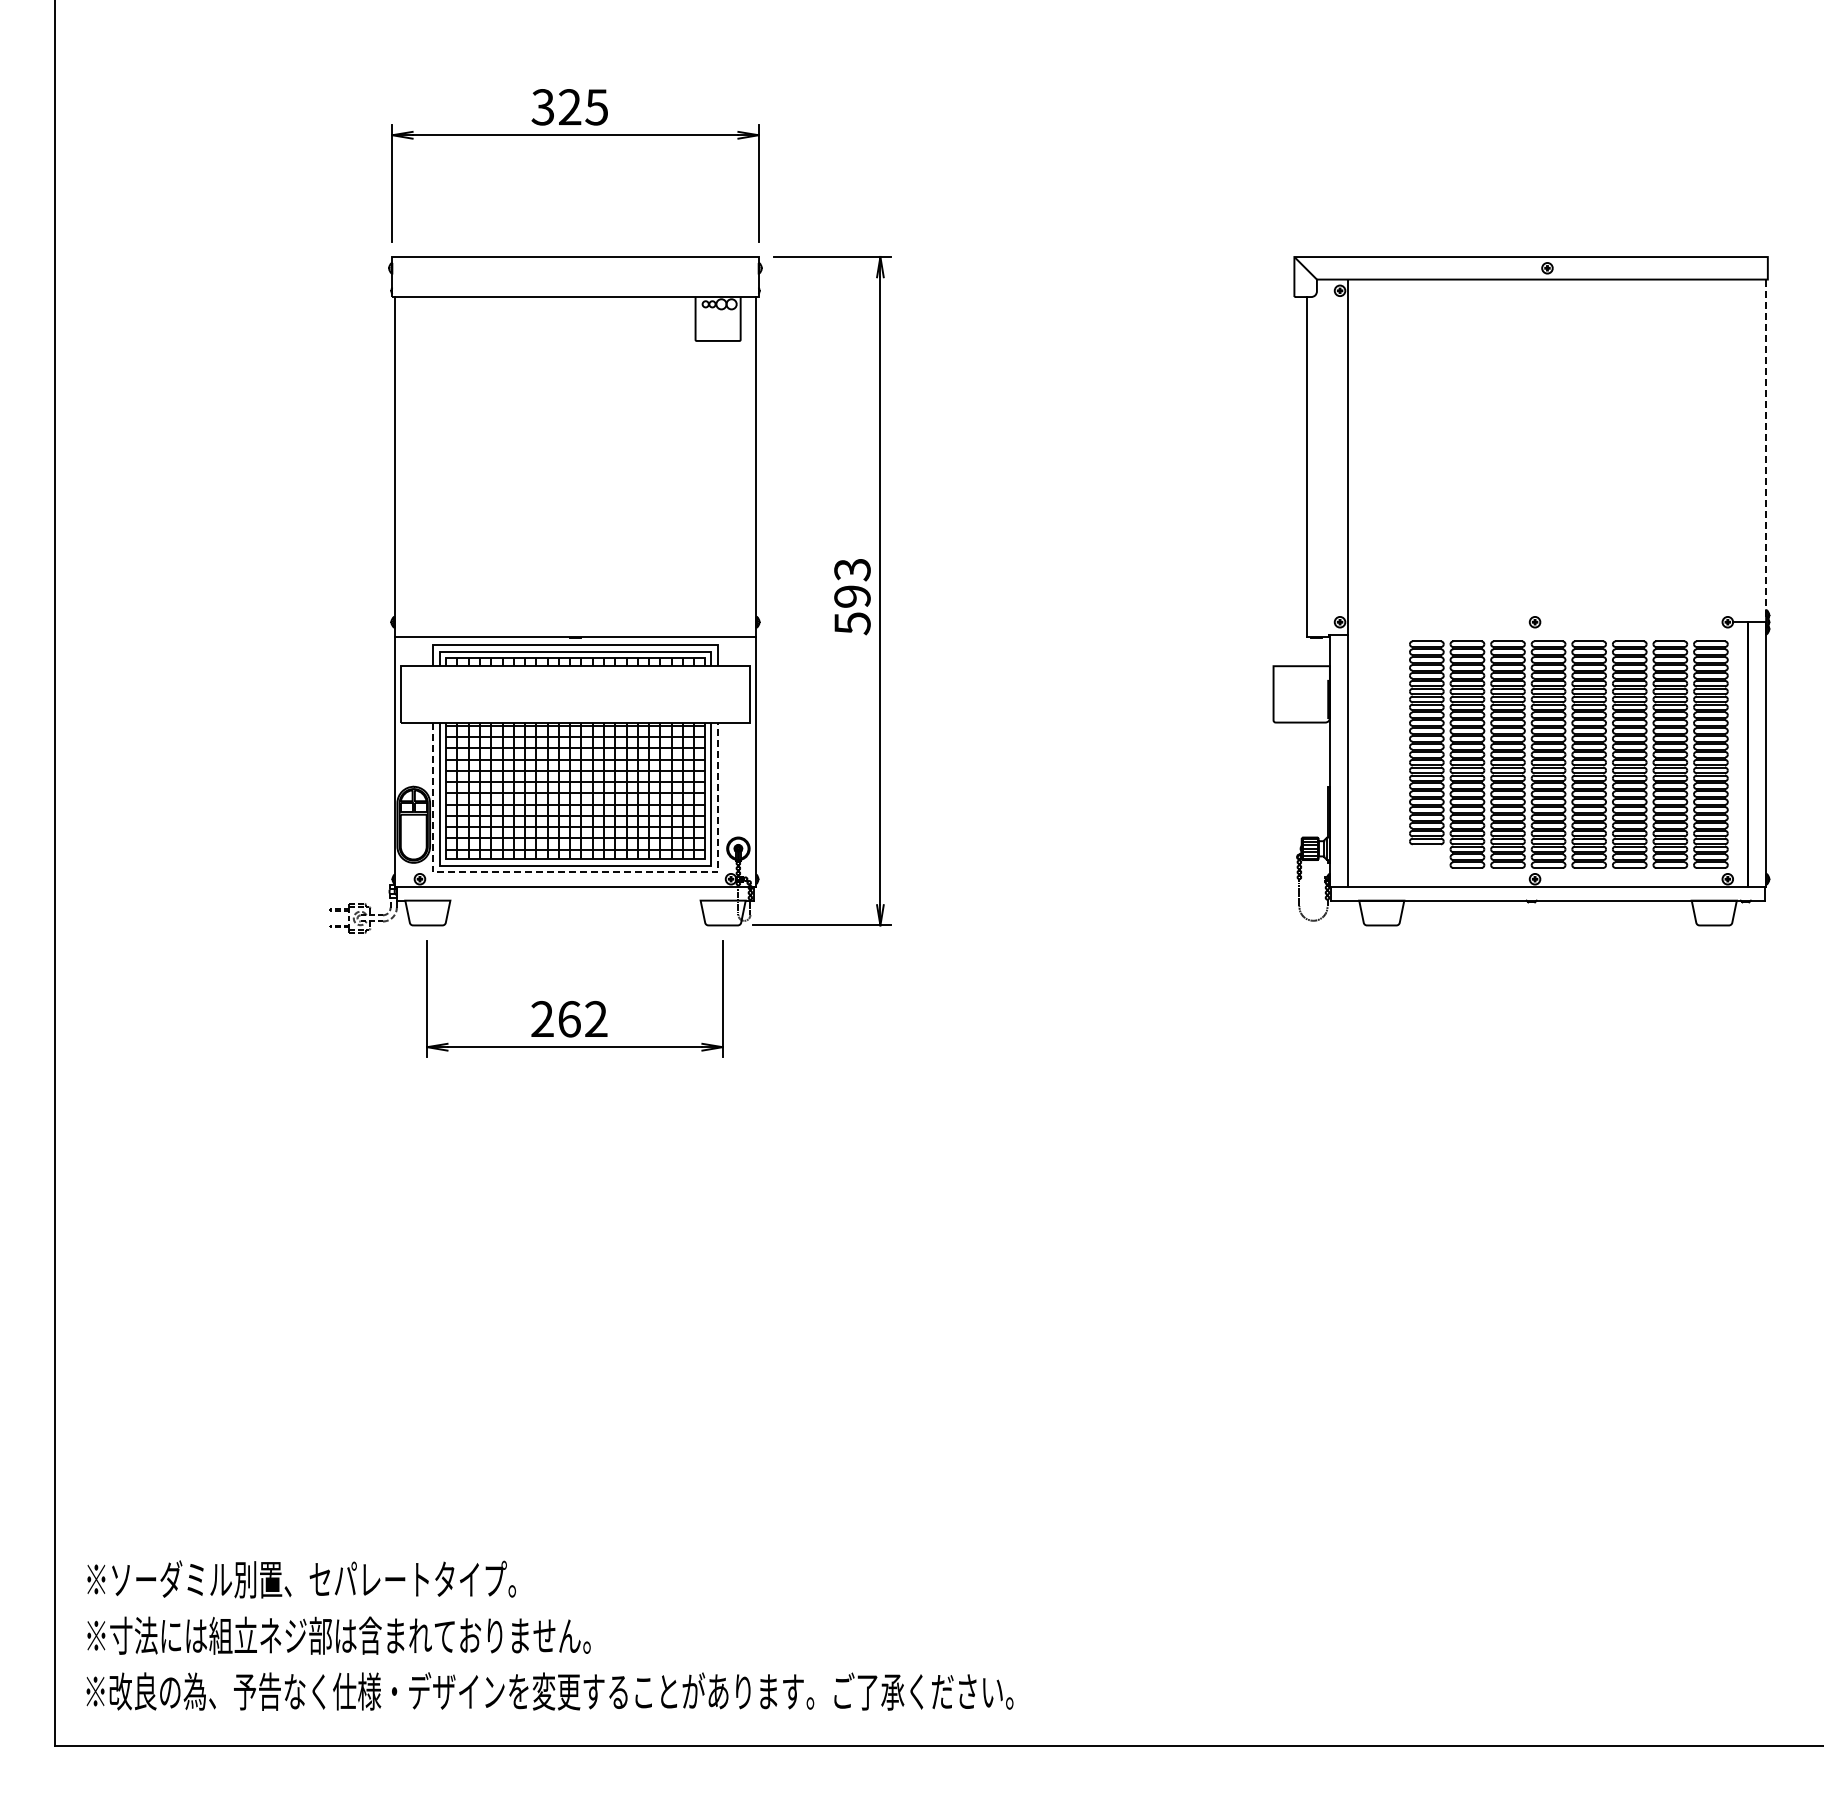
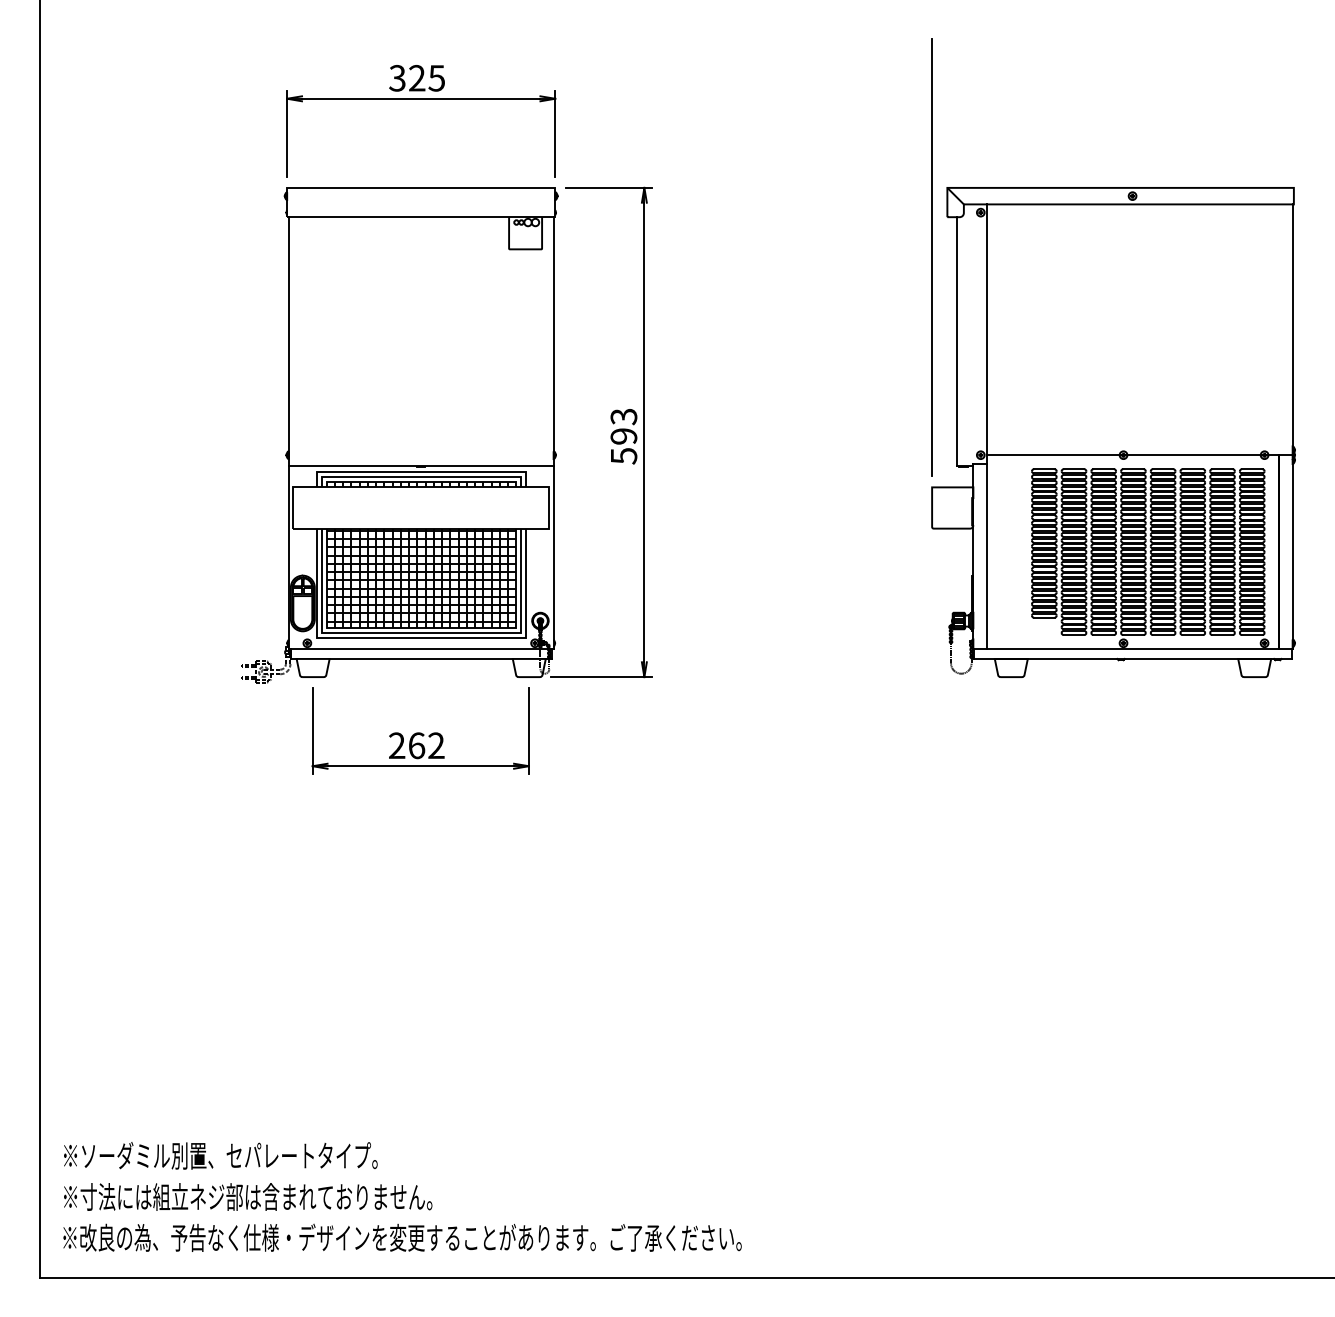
line: (1273, 352) -> (932, 257), added
line: (1766, 451) -> (1292, 330), dashed -> solid
line: (1438, 622) -> (1052, 455), added
line: (1631, 622) -> (1194, 455), added
line: (575, 872) -> (421, 638), dashed -> solid
line: (575, 900) -> (421, 658), added

